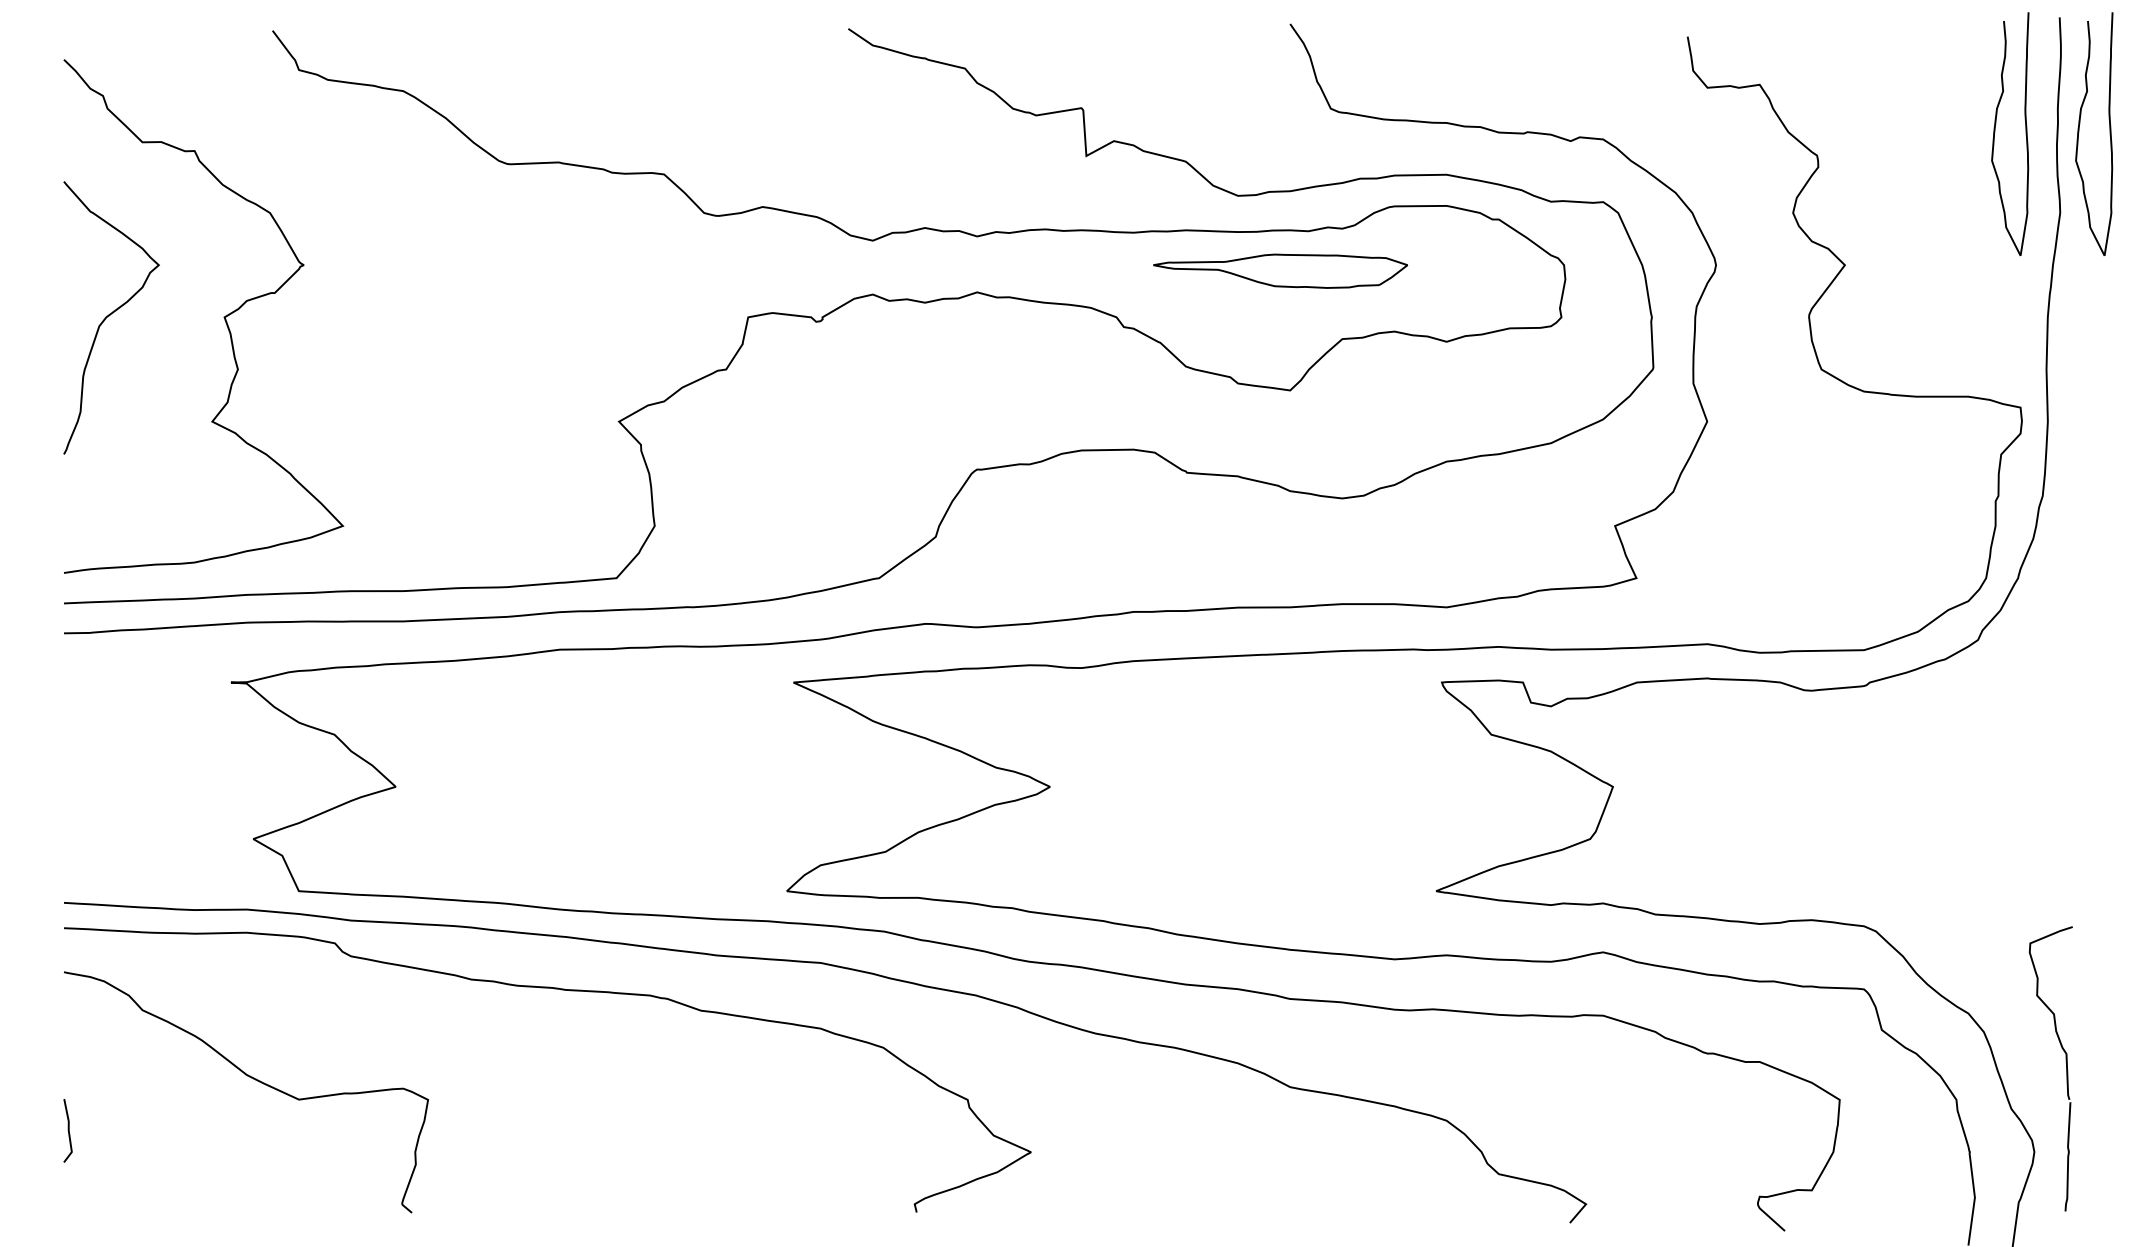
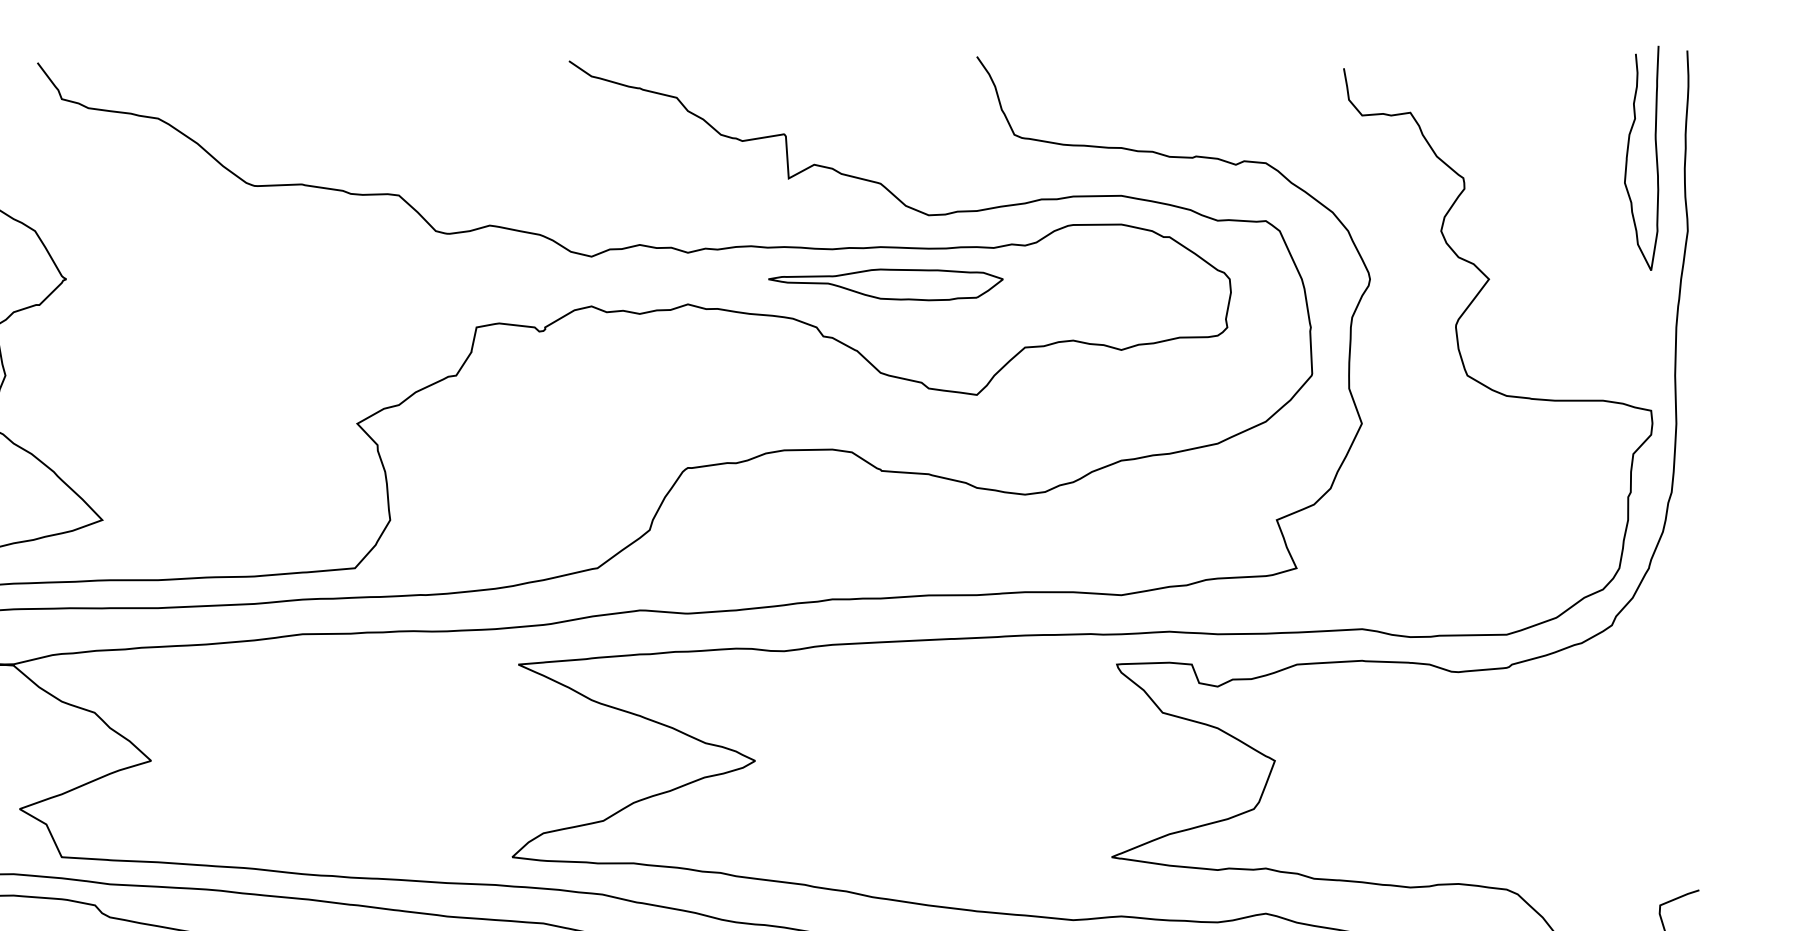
curve: (2109, 133) -> (1733, 157), removed
part: (1280, 270) -> (885, 284), moved

